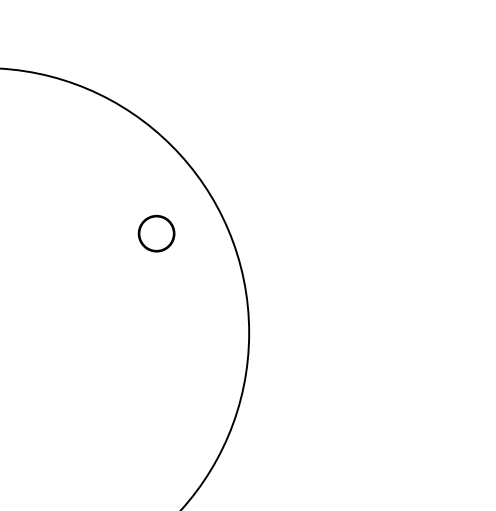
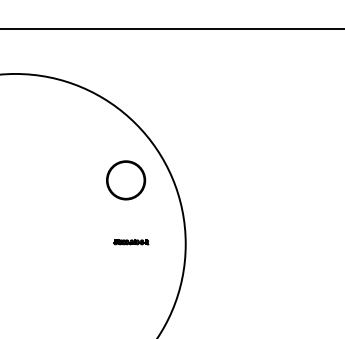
circle: (157, 233) -> (126, 180), size x1.67
part: (164, 330) -> (131, 242), added

